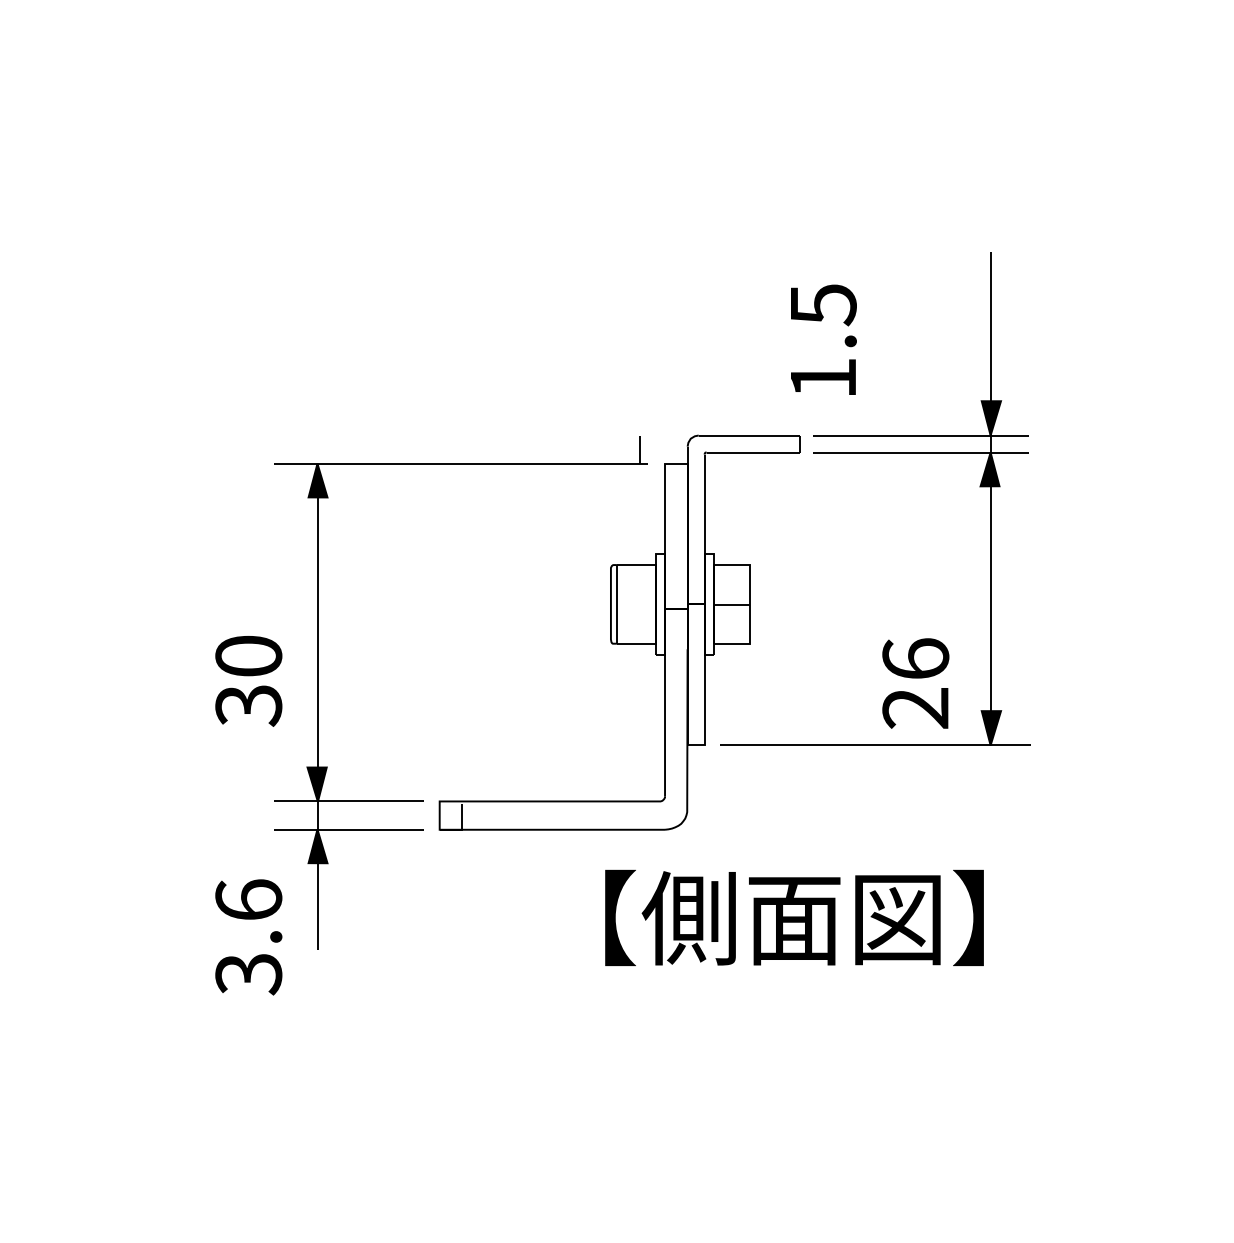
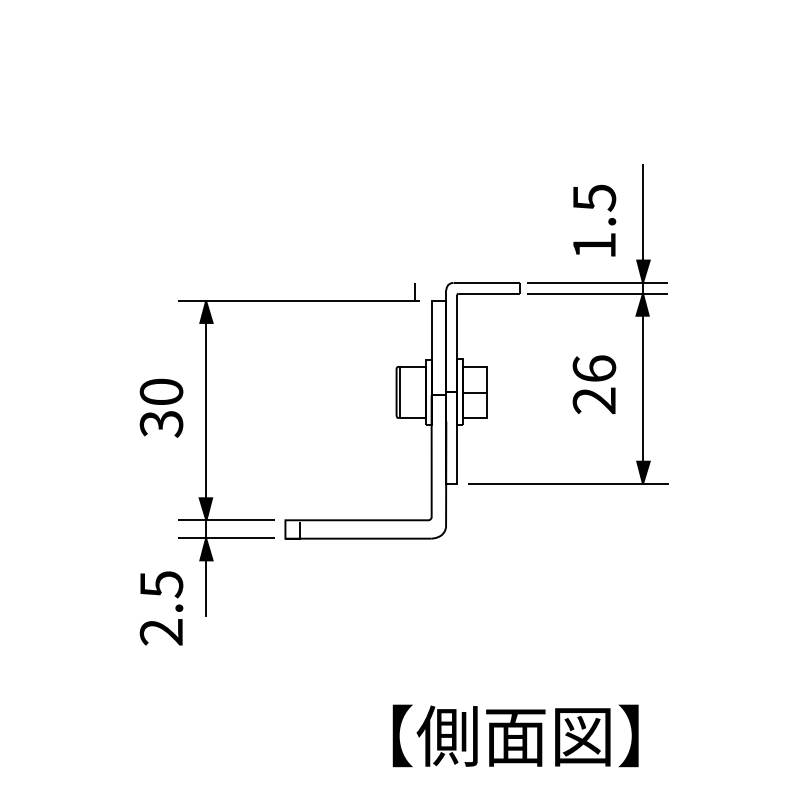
text: (823, 339) -> (594, 220), moved
text: (248, 680) -> (161, 407), moved
text: (915, 683) -> (594, 384), moved
text: (794, 917) -> (515, 735), moved
text: (248, 937) -> (161, 608), 3.6 -> 2.5

